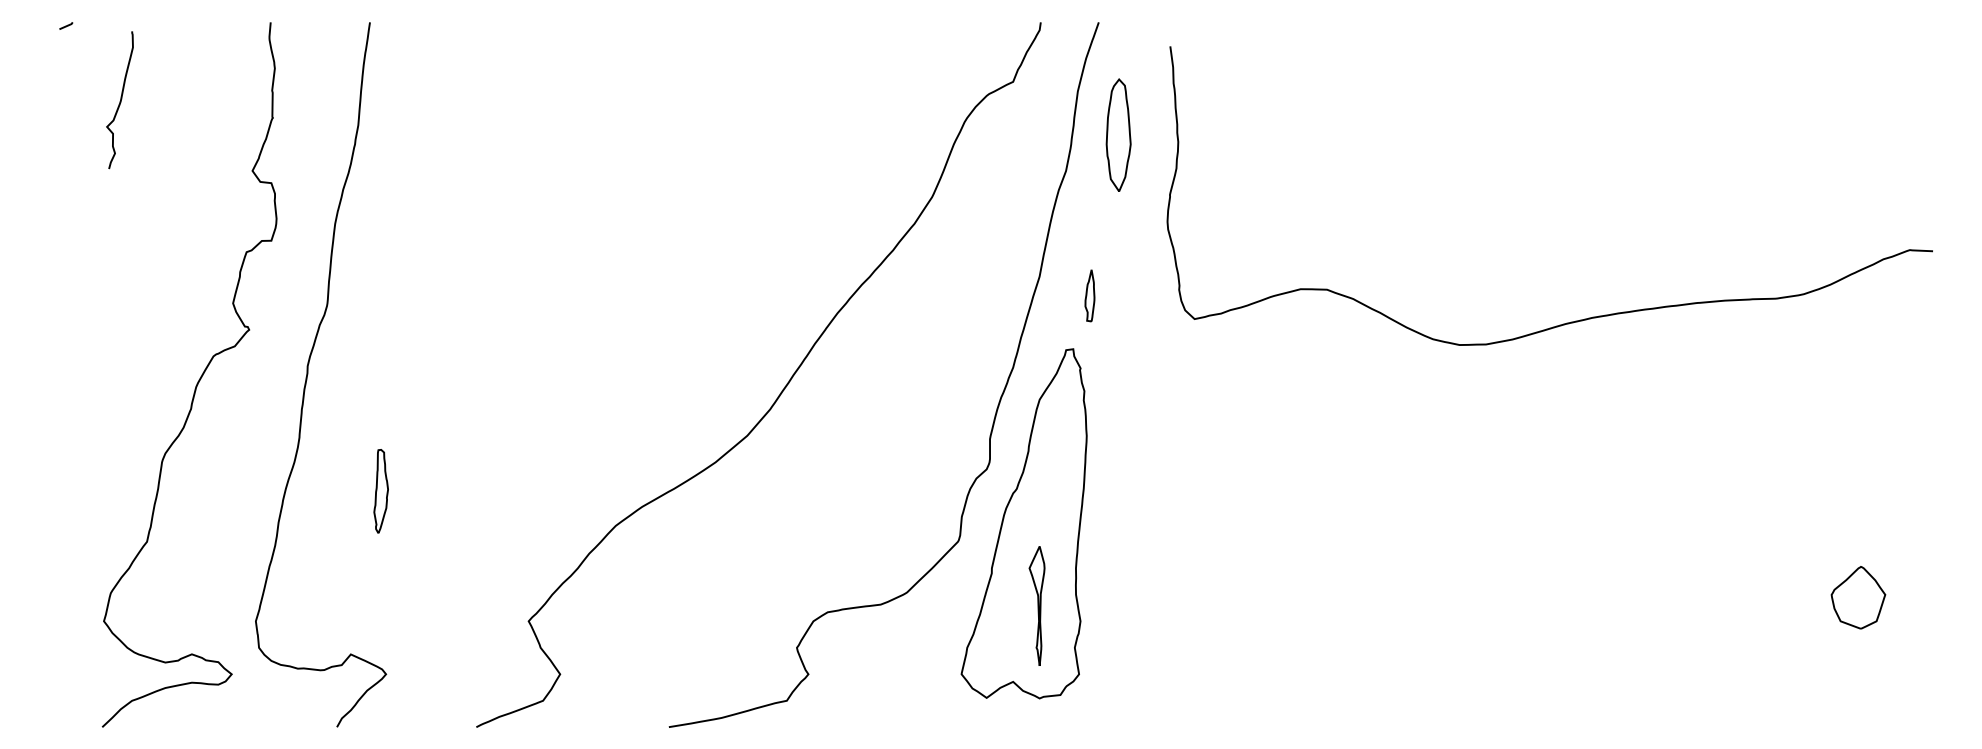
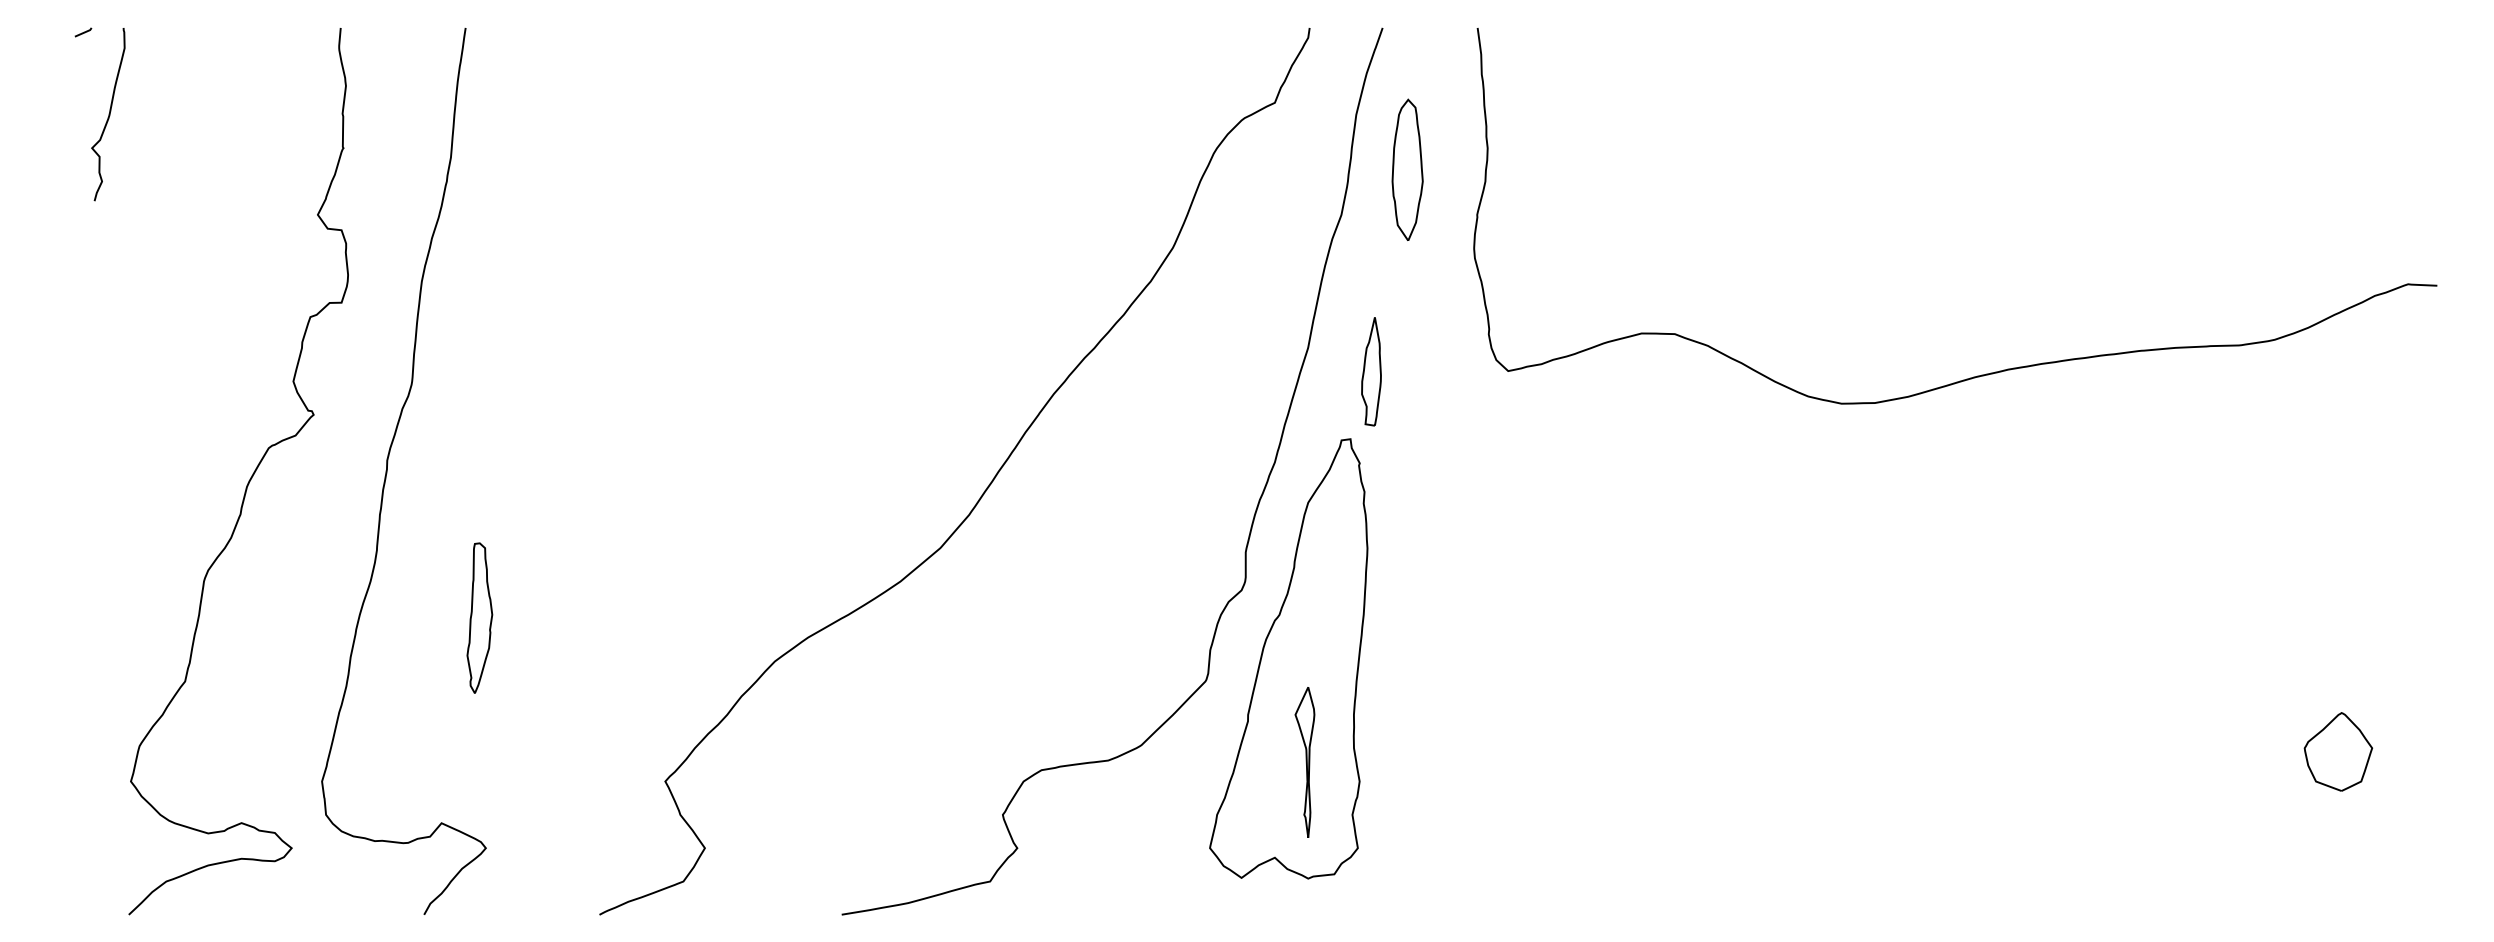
curve: (120, 100) -> (108, 114), moved
part: (1089, 295) -> (1370, 371), size x1.67
curve: (1575, 320) -> (1987, 372), moved
part: (380, 491) -> (478, 618), size x1.43

